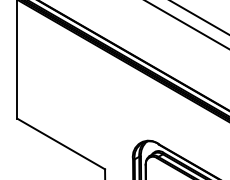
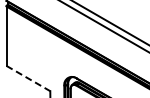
line: (61, 143) -> (28, 78), solid -> dashed

